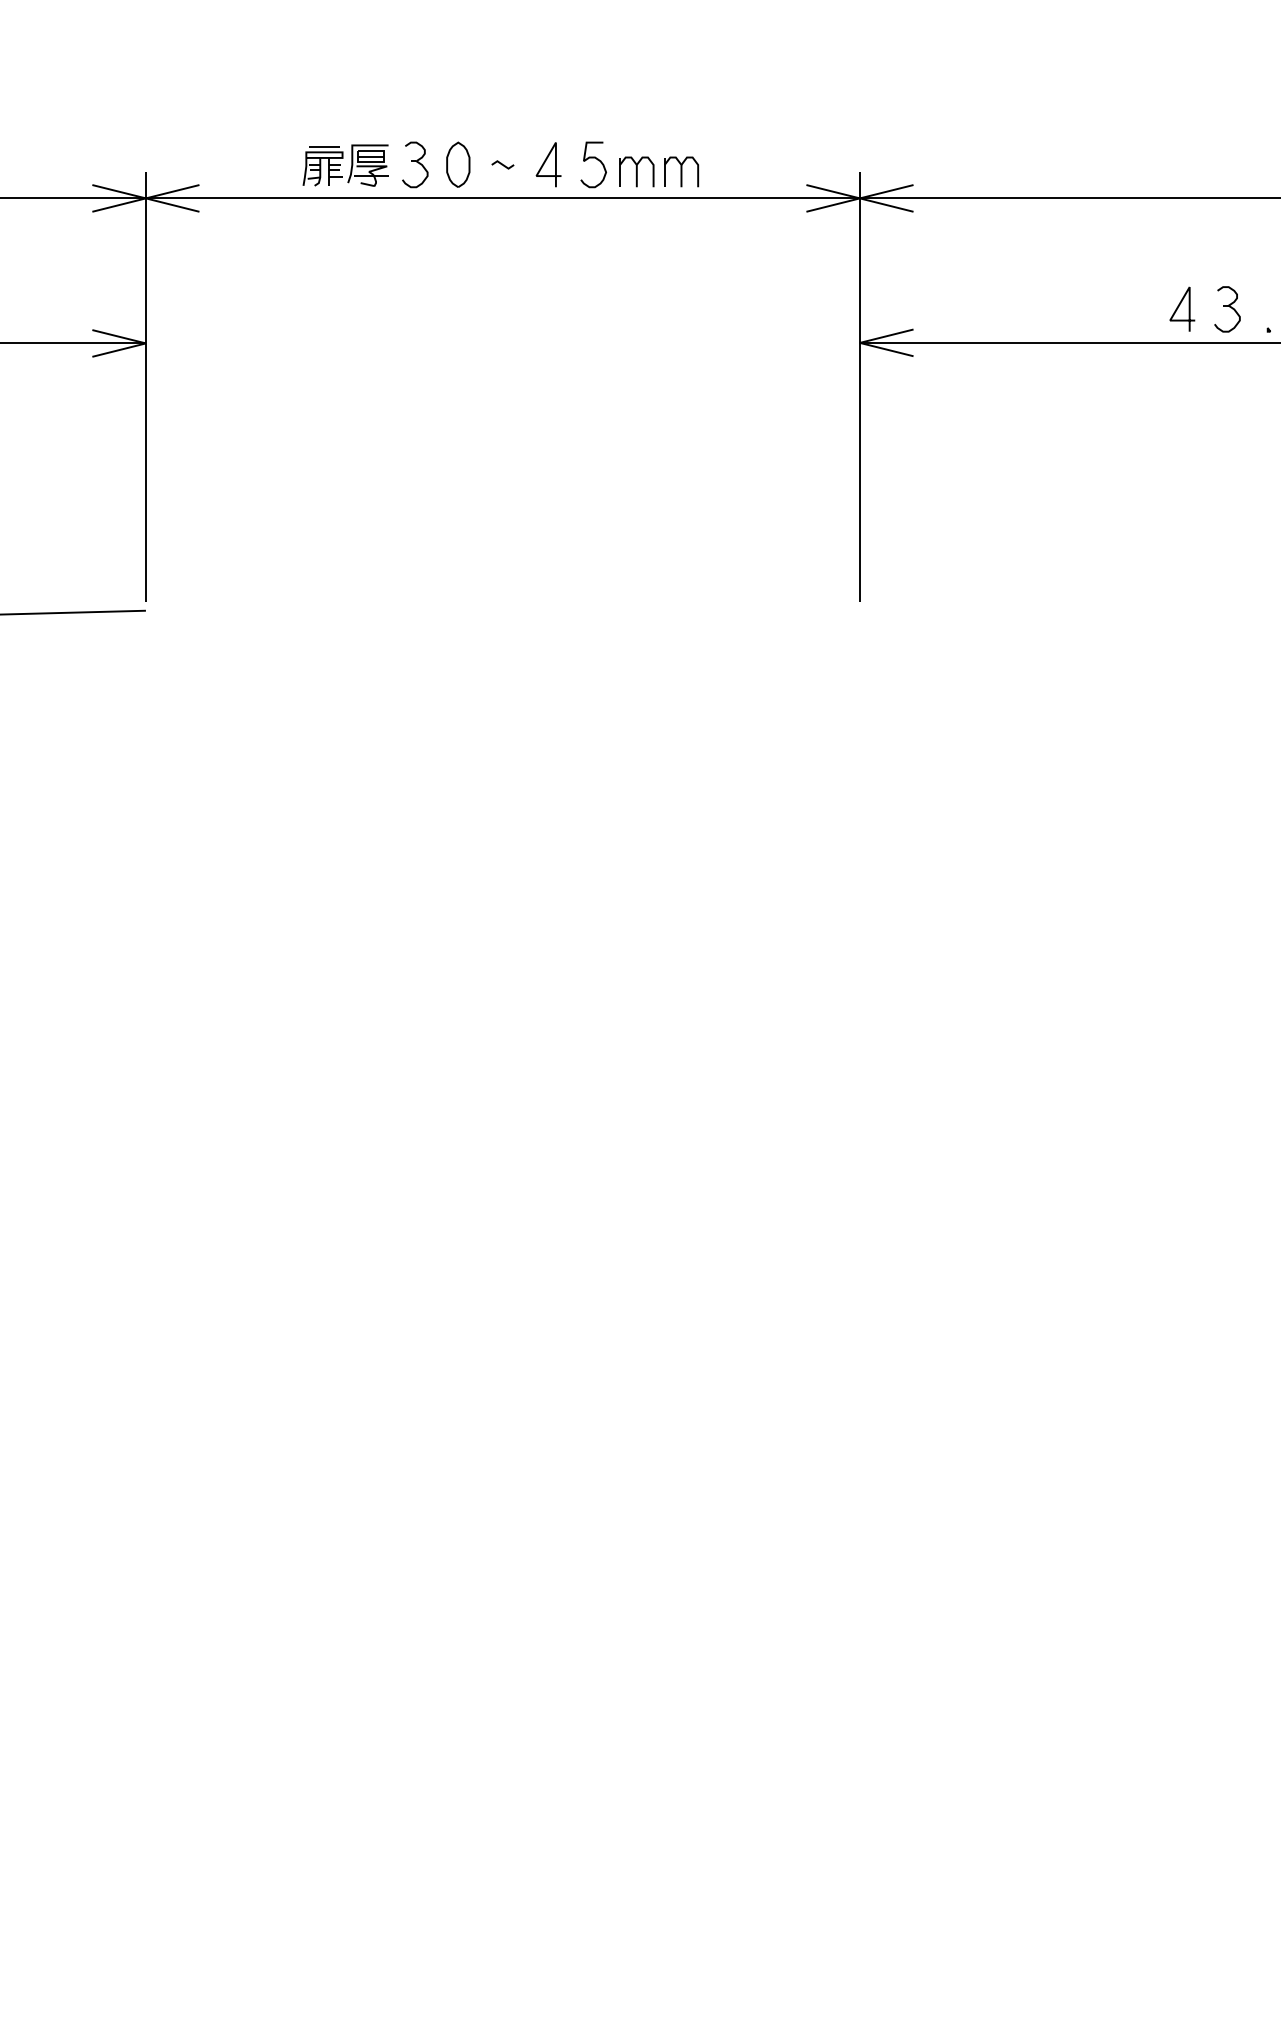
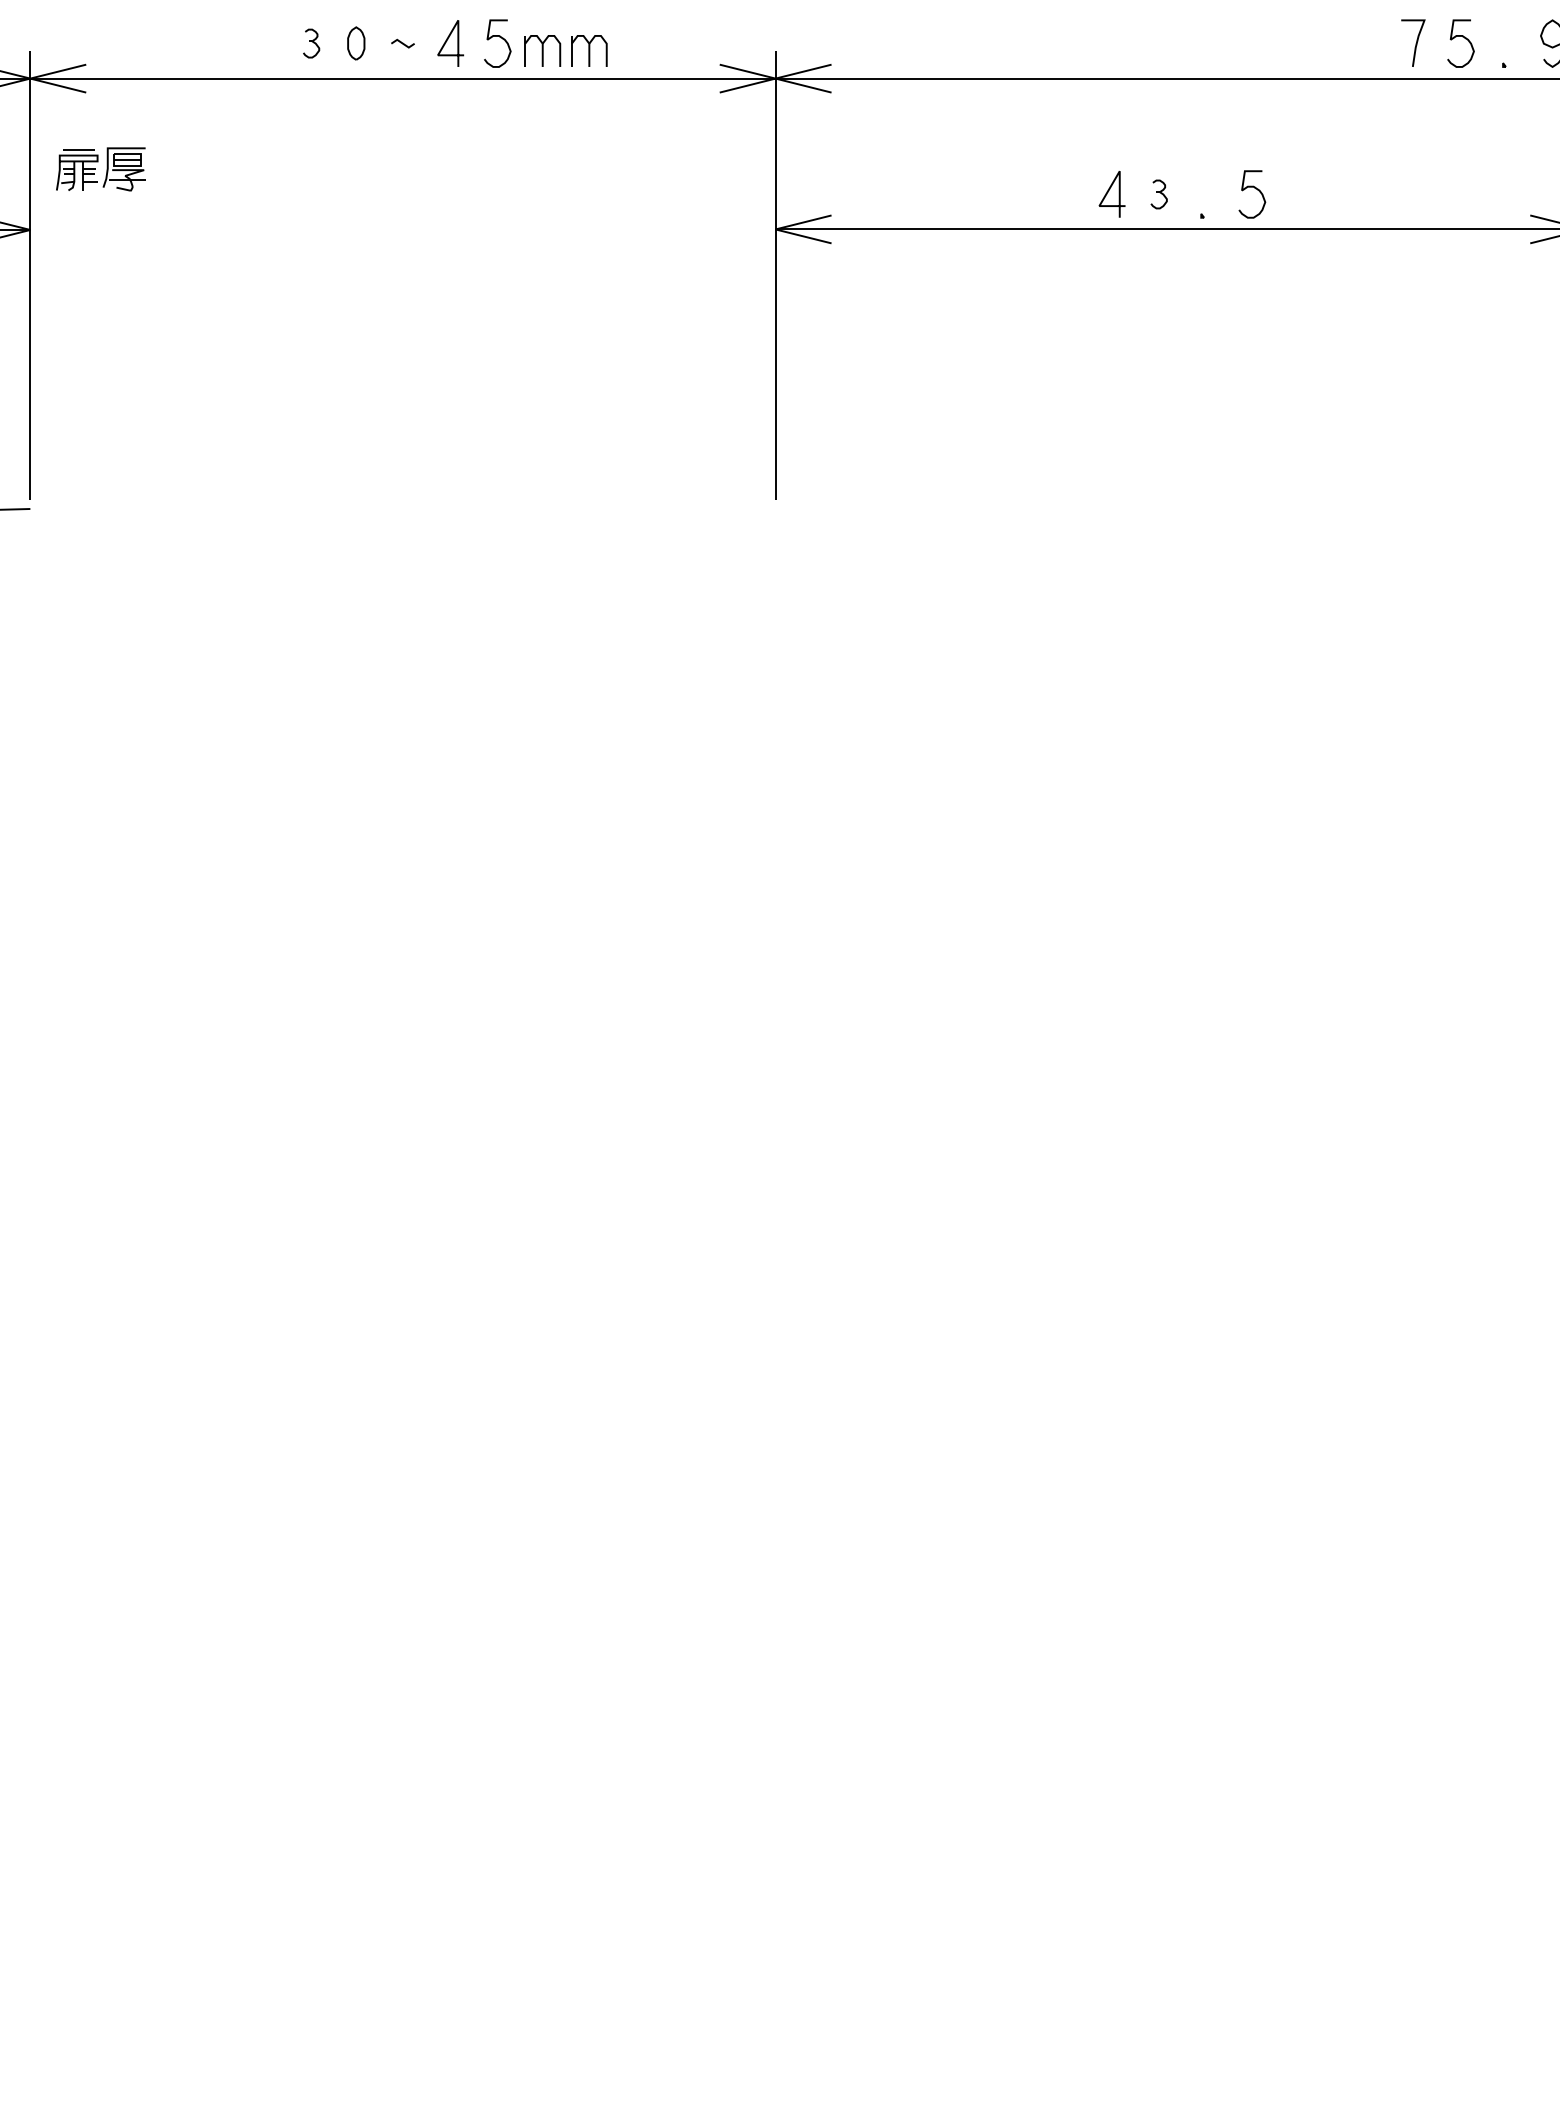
part: (415, 164) -> (311, 43), size x0.6
part: (457, 164) -> (355, 43), size x0.7
part: (345, 165) -> (100, 169), moved
part: (1226, 309) -> (1158, 194), size x0.6

